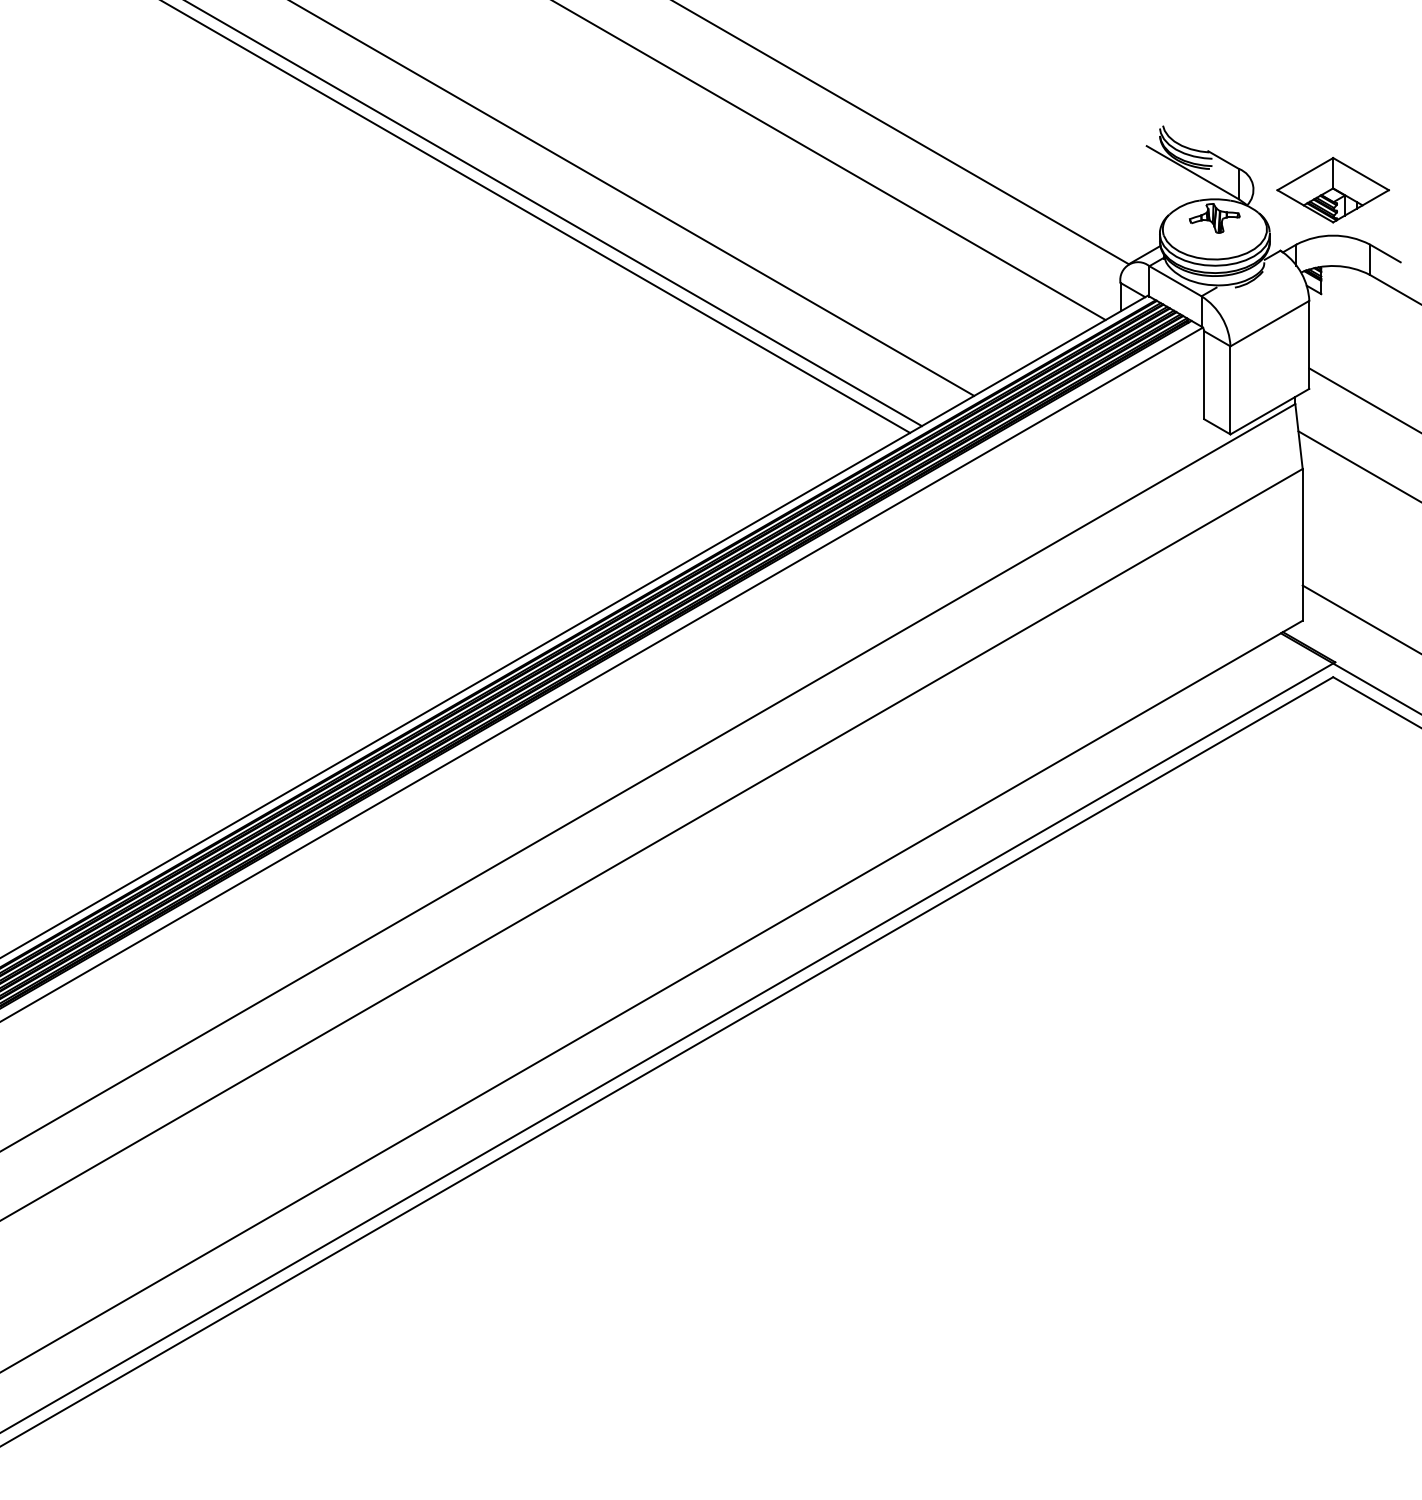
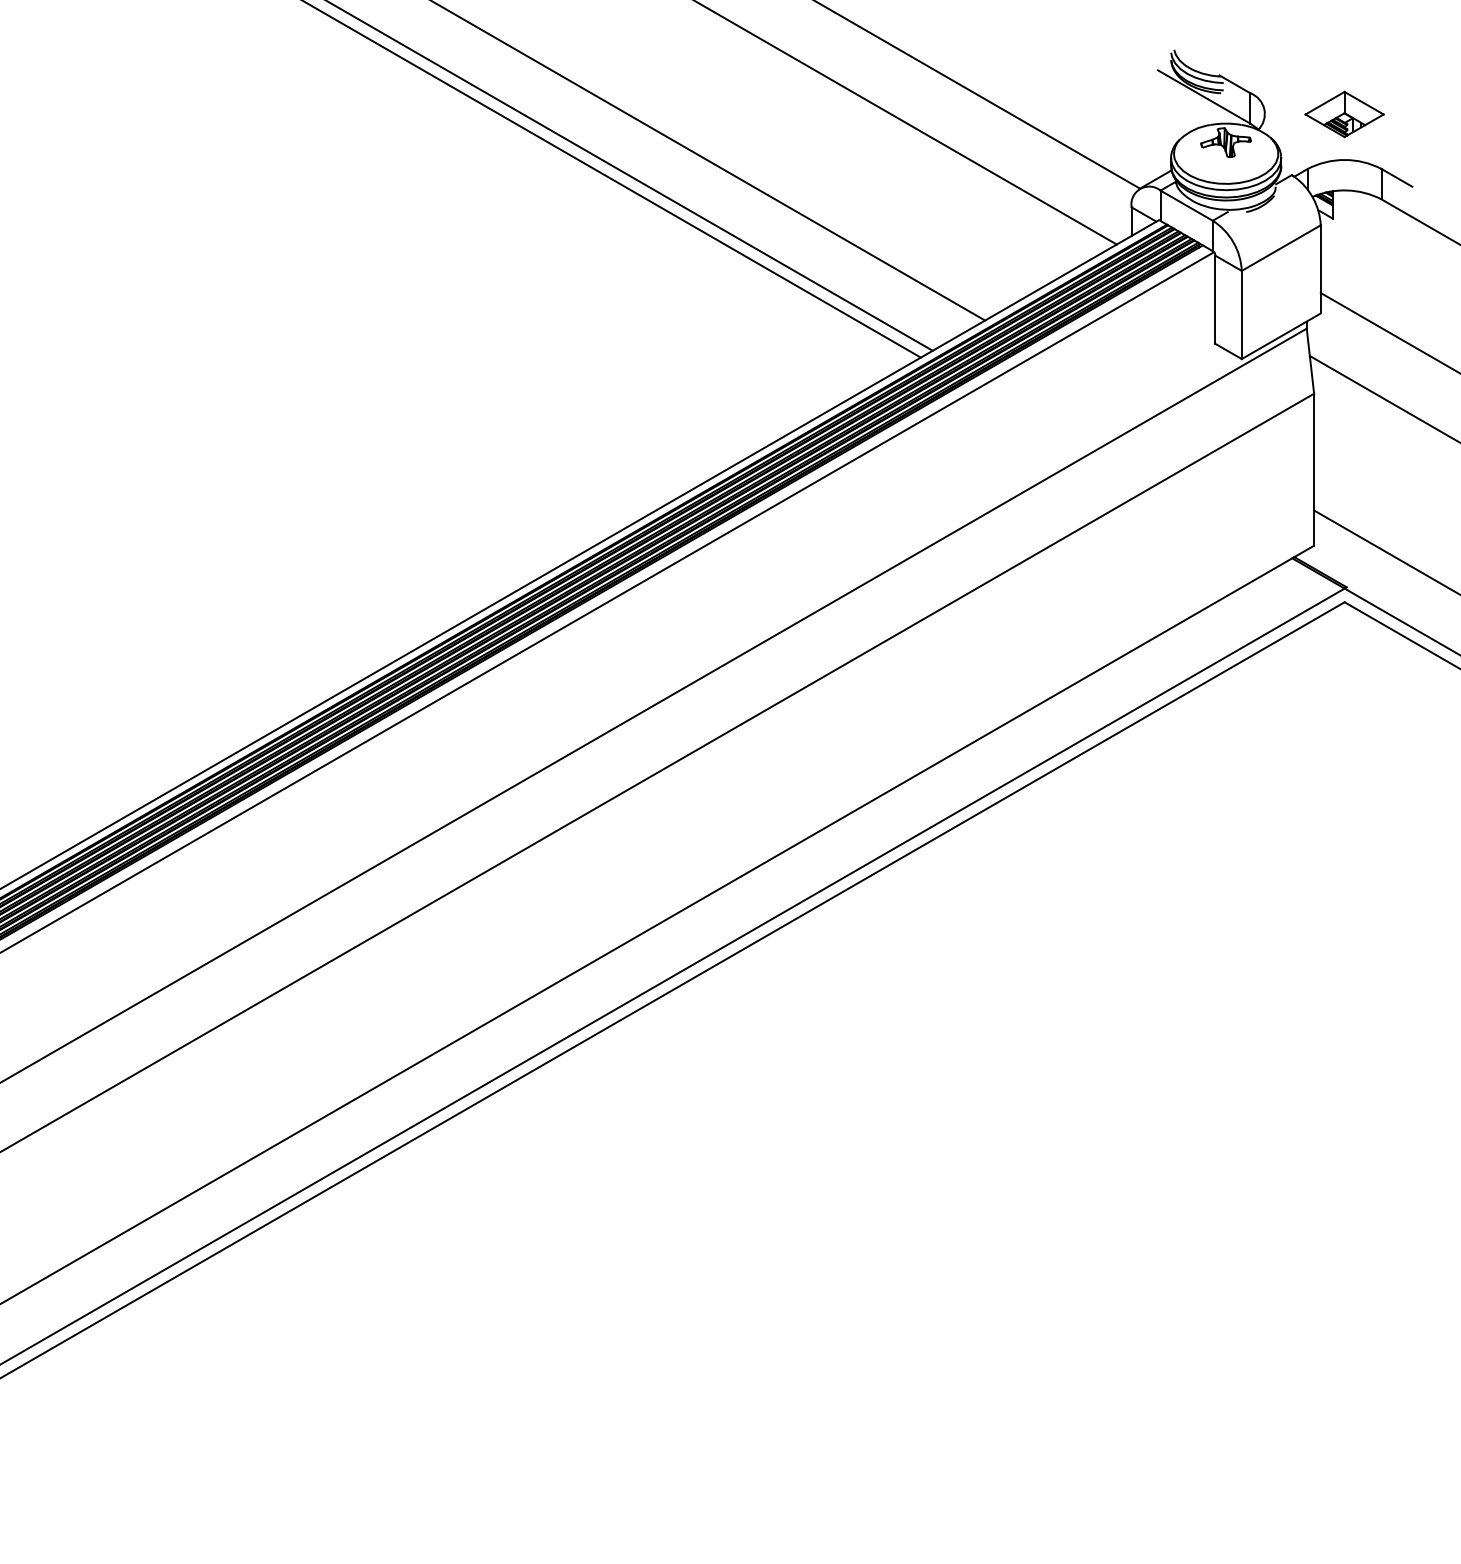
part: (1333, 190) -> (1344, 114), size x0.7

